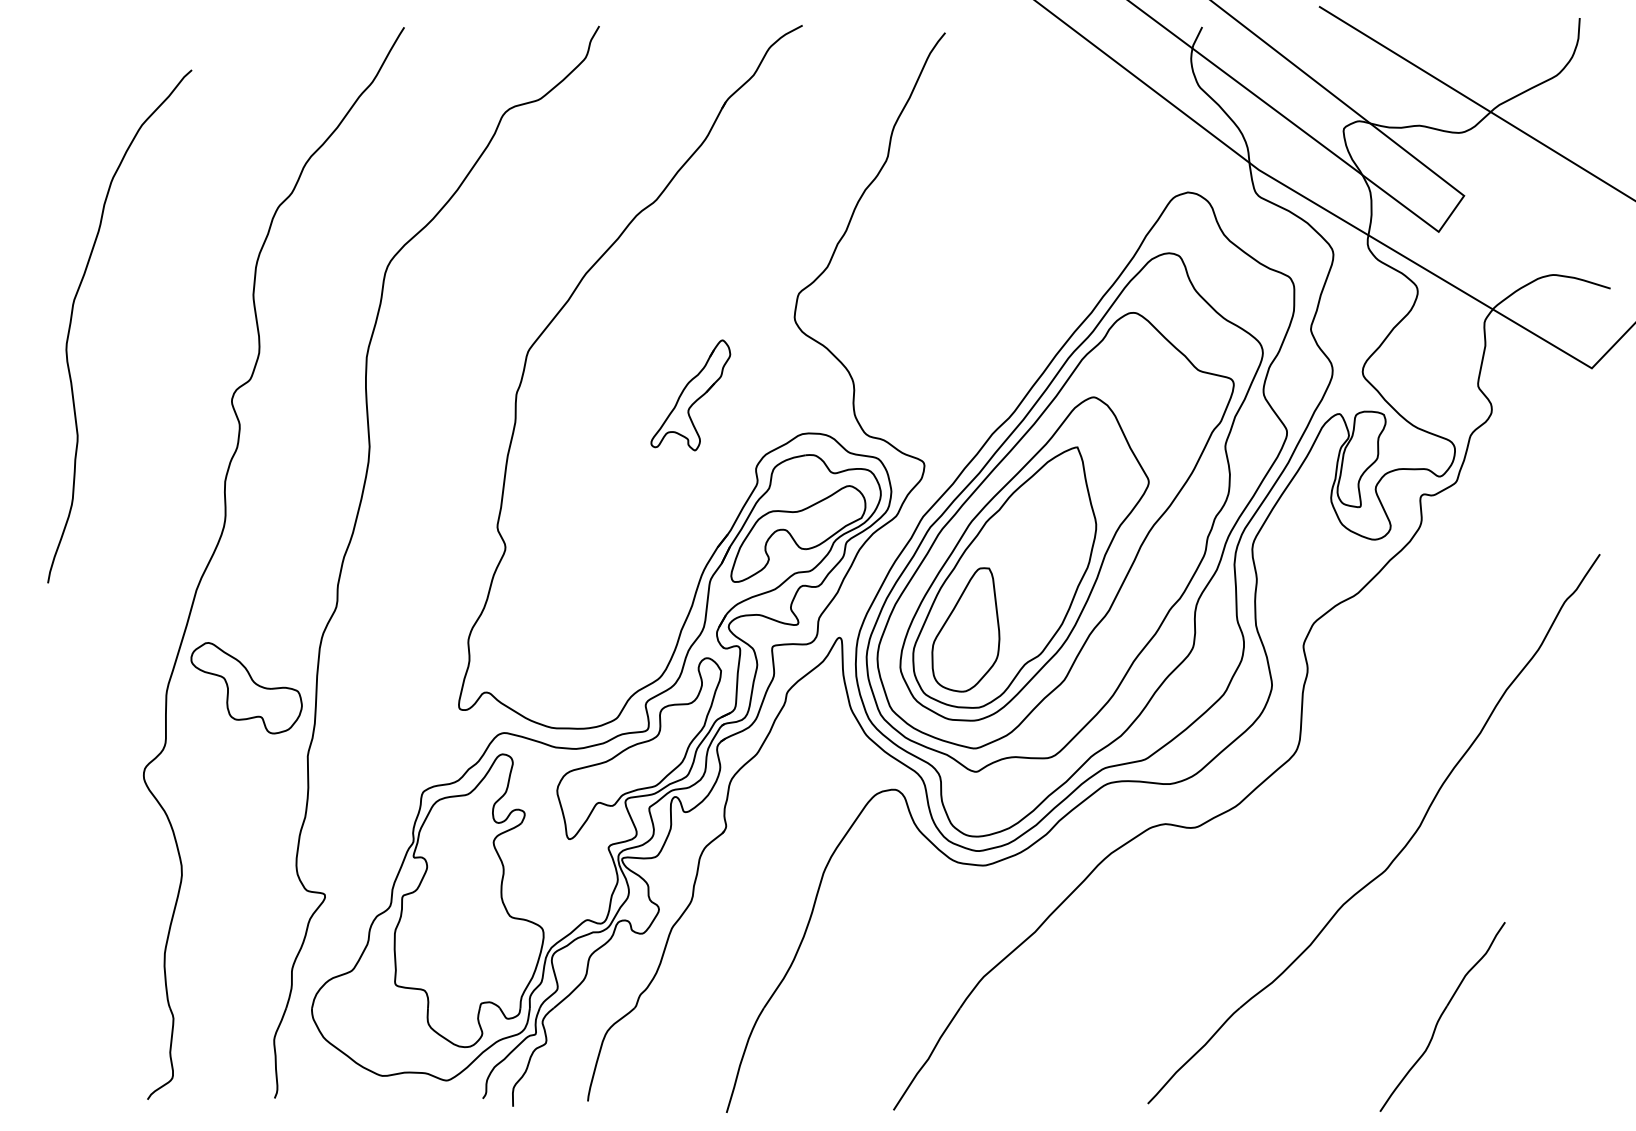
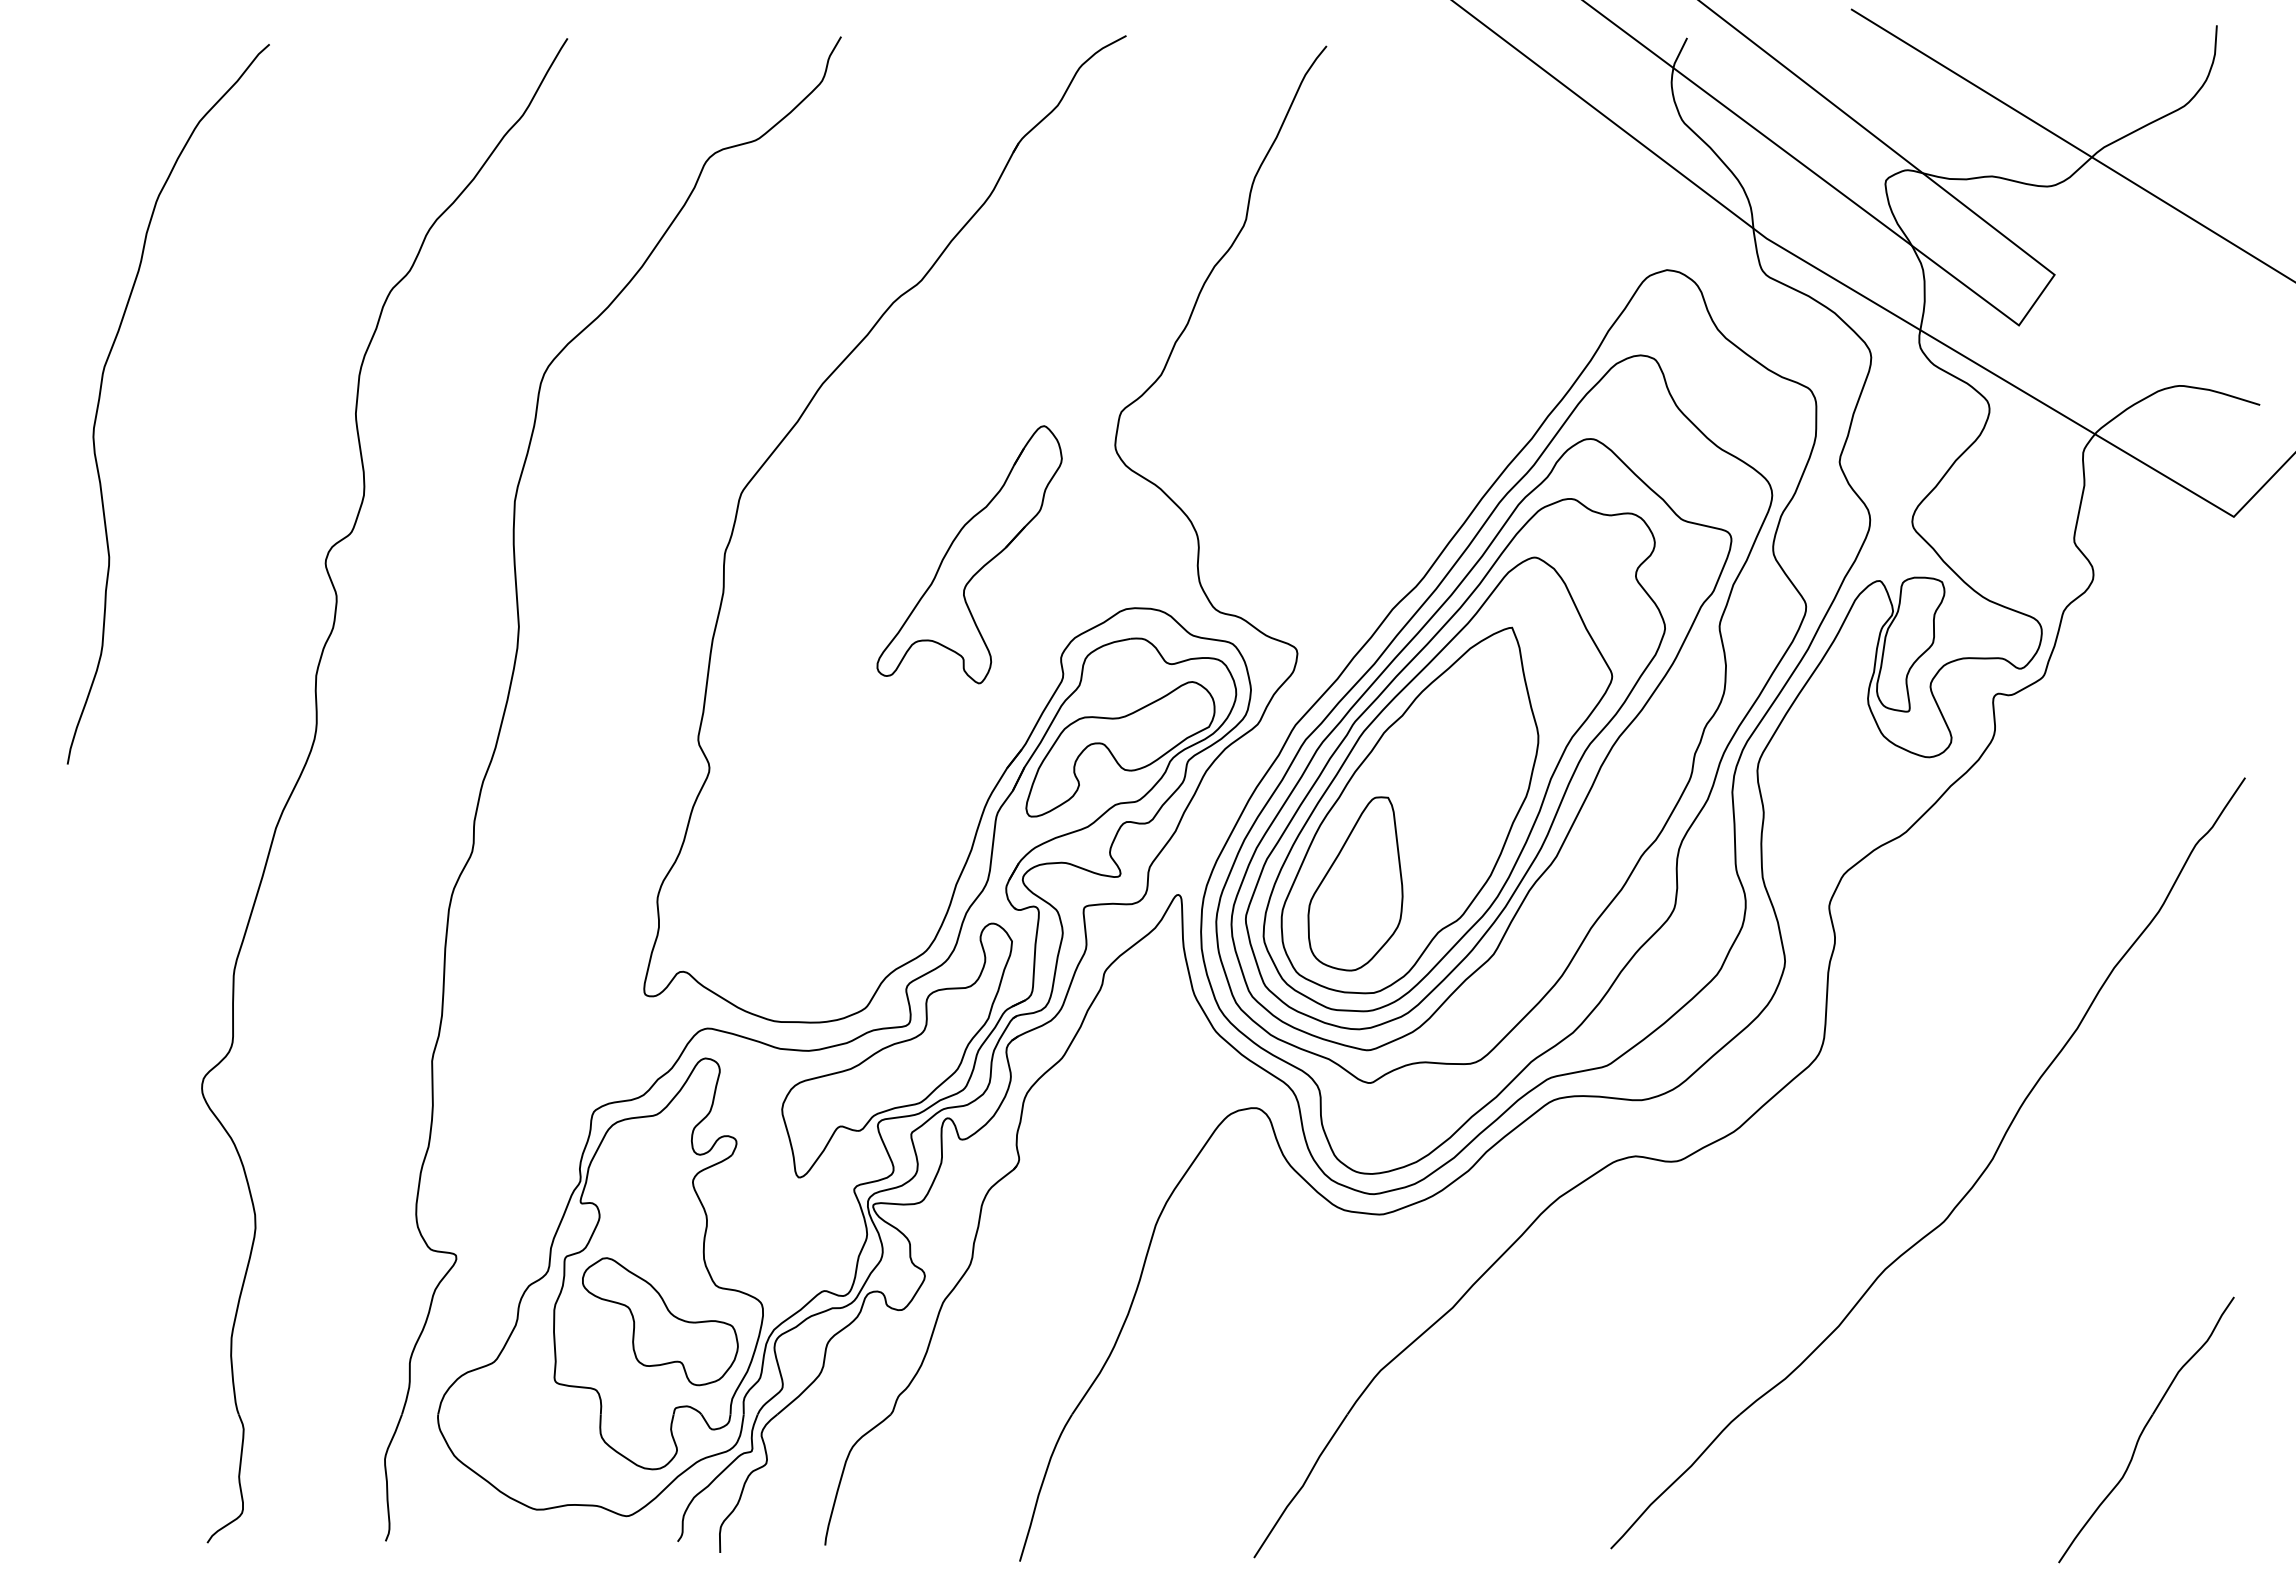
curve: (72, 318) -> (101, 392), moved
part: (690, 395) -> (969, 554), size x1.67
part: (1037, 544) -> (1455, 764), added
part: (246, 688) -> (660, 1321), moved
part: (1442, 1016) -> (2146, 1429), moved

